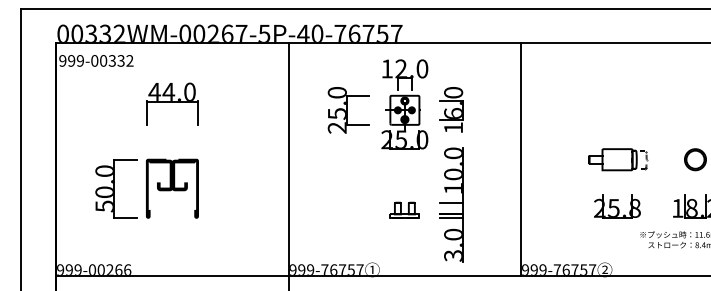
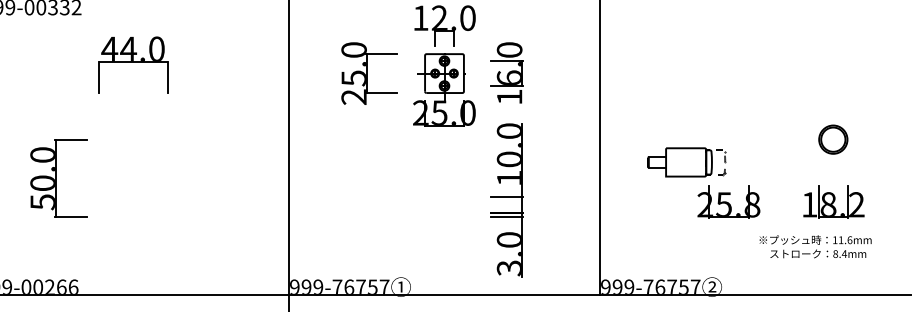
part: (618, 159) -> (687, 162), moved
part: (172, 188) -> (133, 178), removed
part: (404, 209) -> (443, 206), removed

